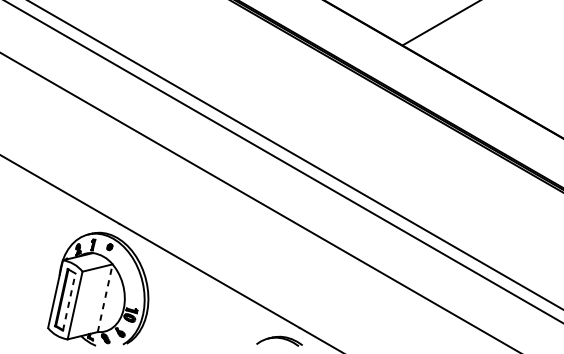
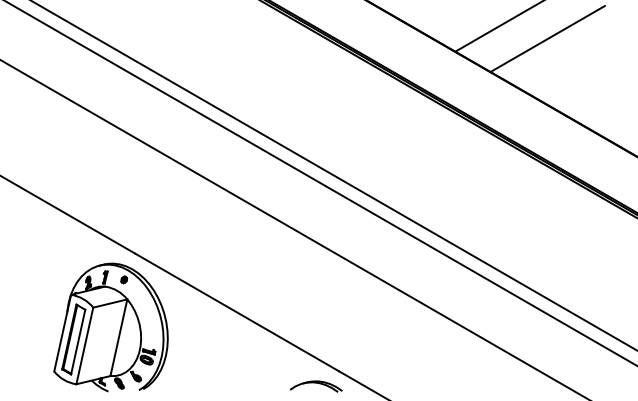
line: (483, 34) -> (547, 39), added
line: (105, 298) -> (119, 337), dashed -> solid
line: (69, 301) -> (78, 341), dashed -> solid

